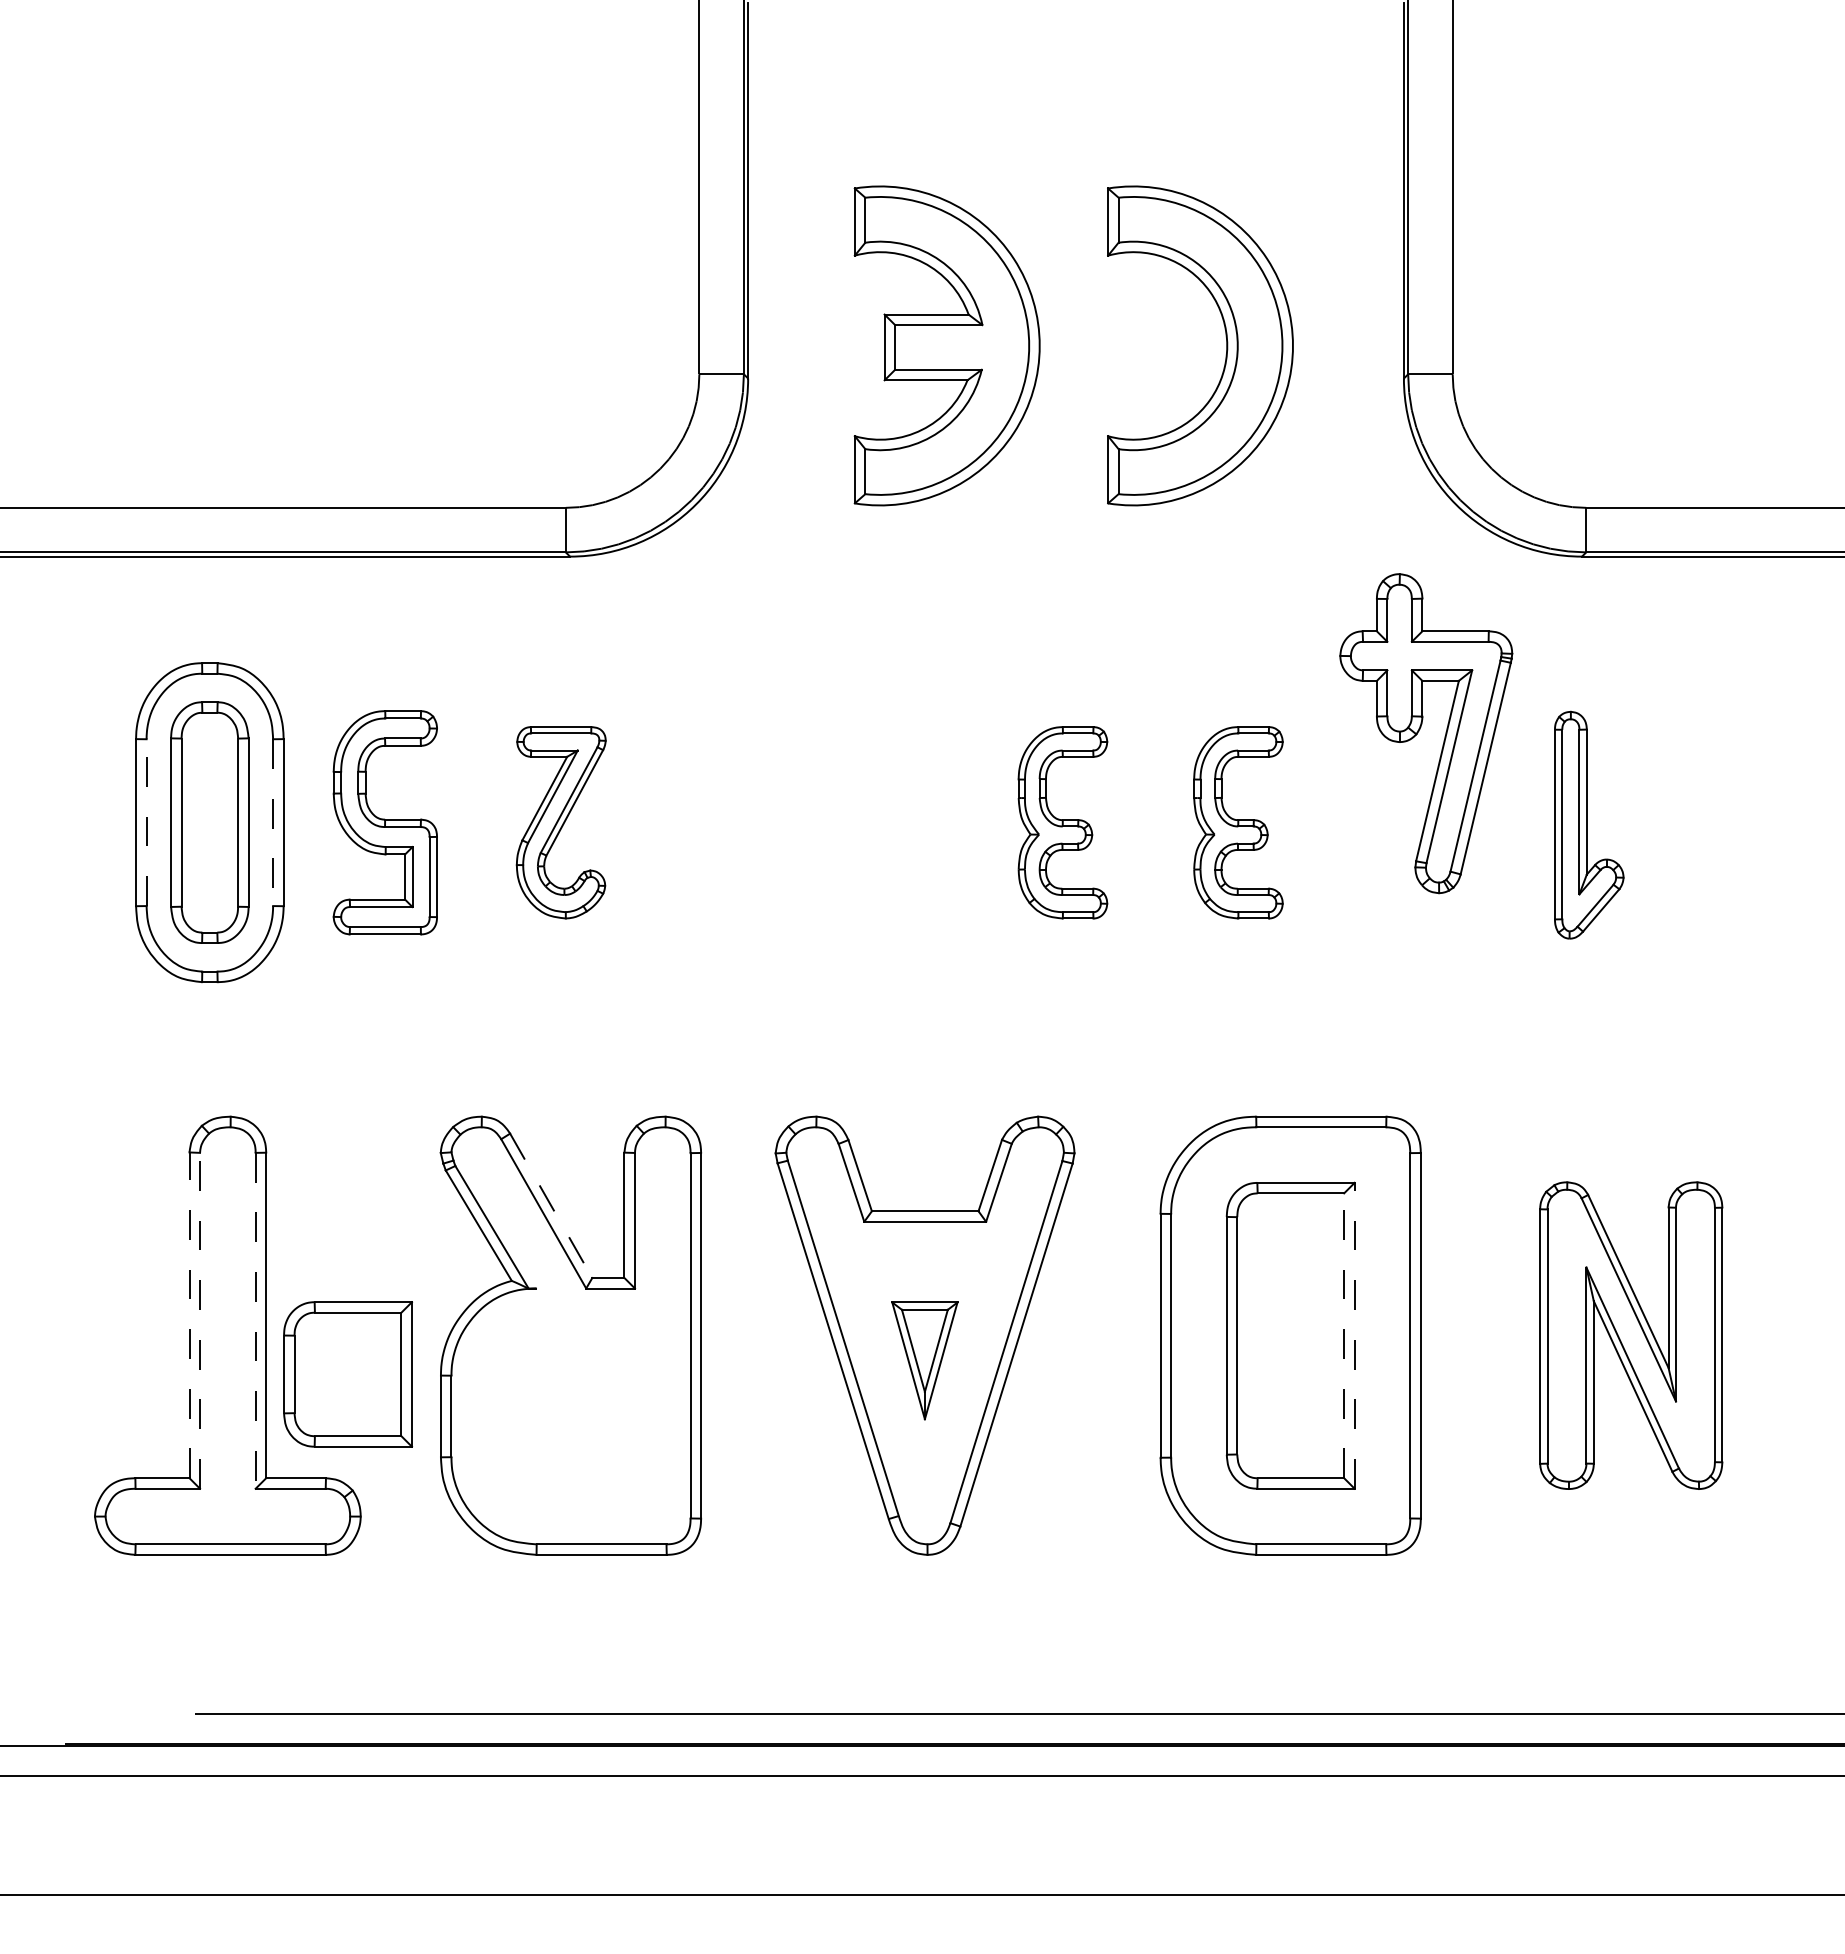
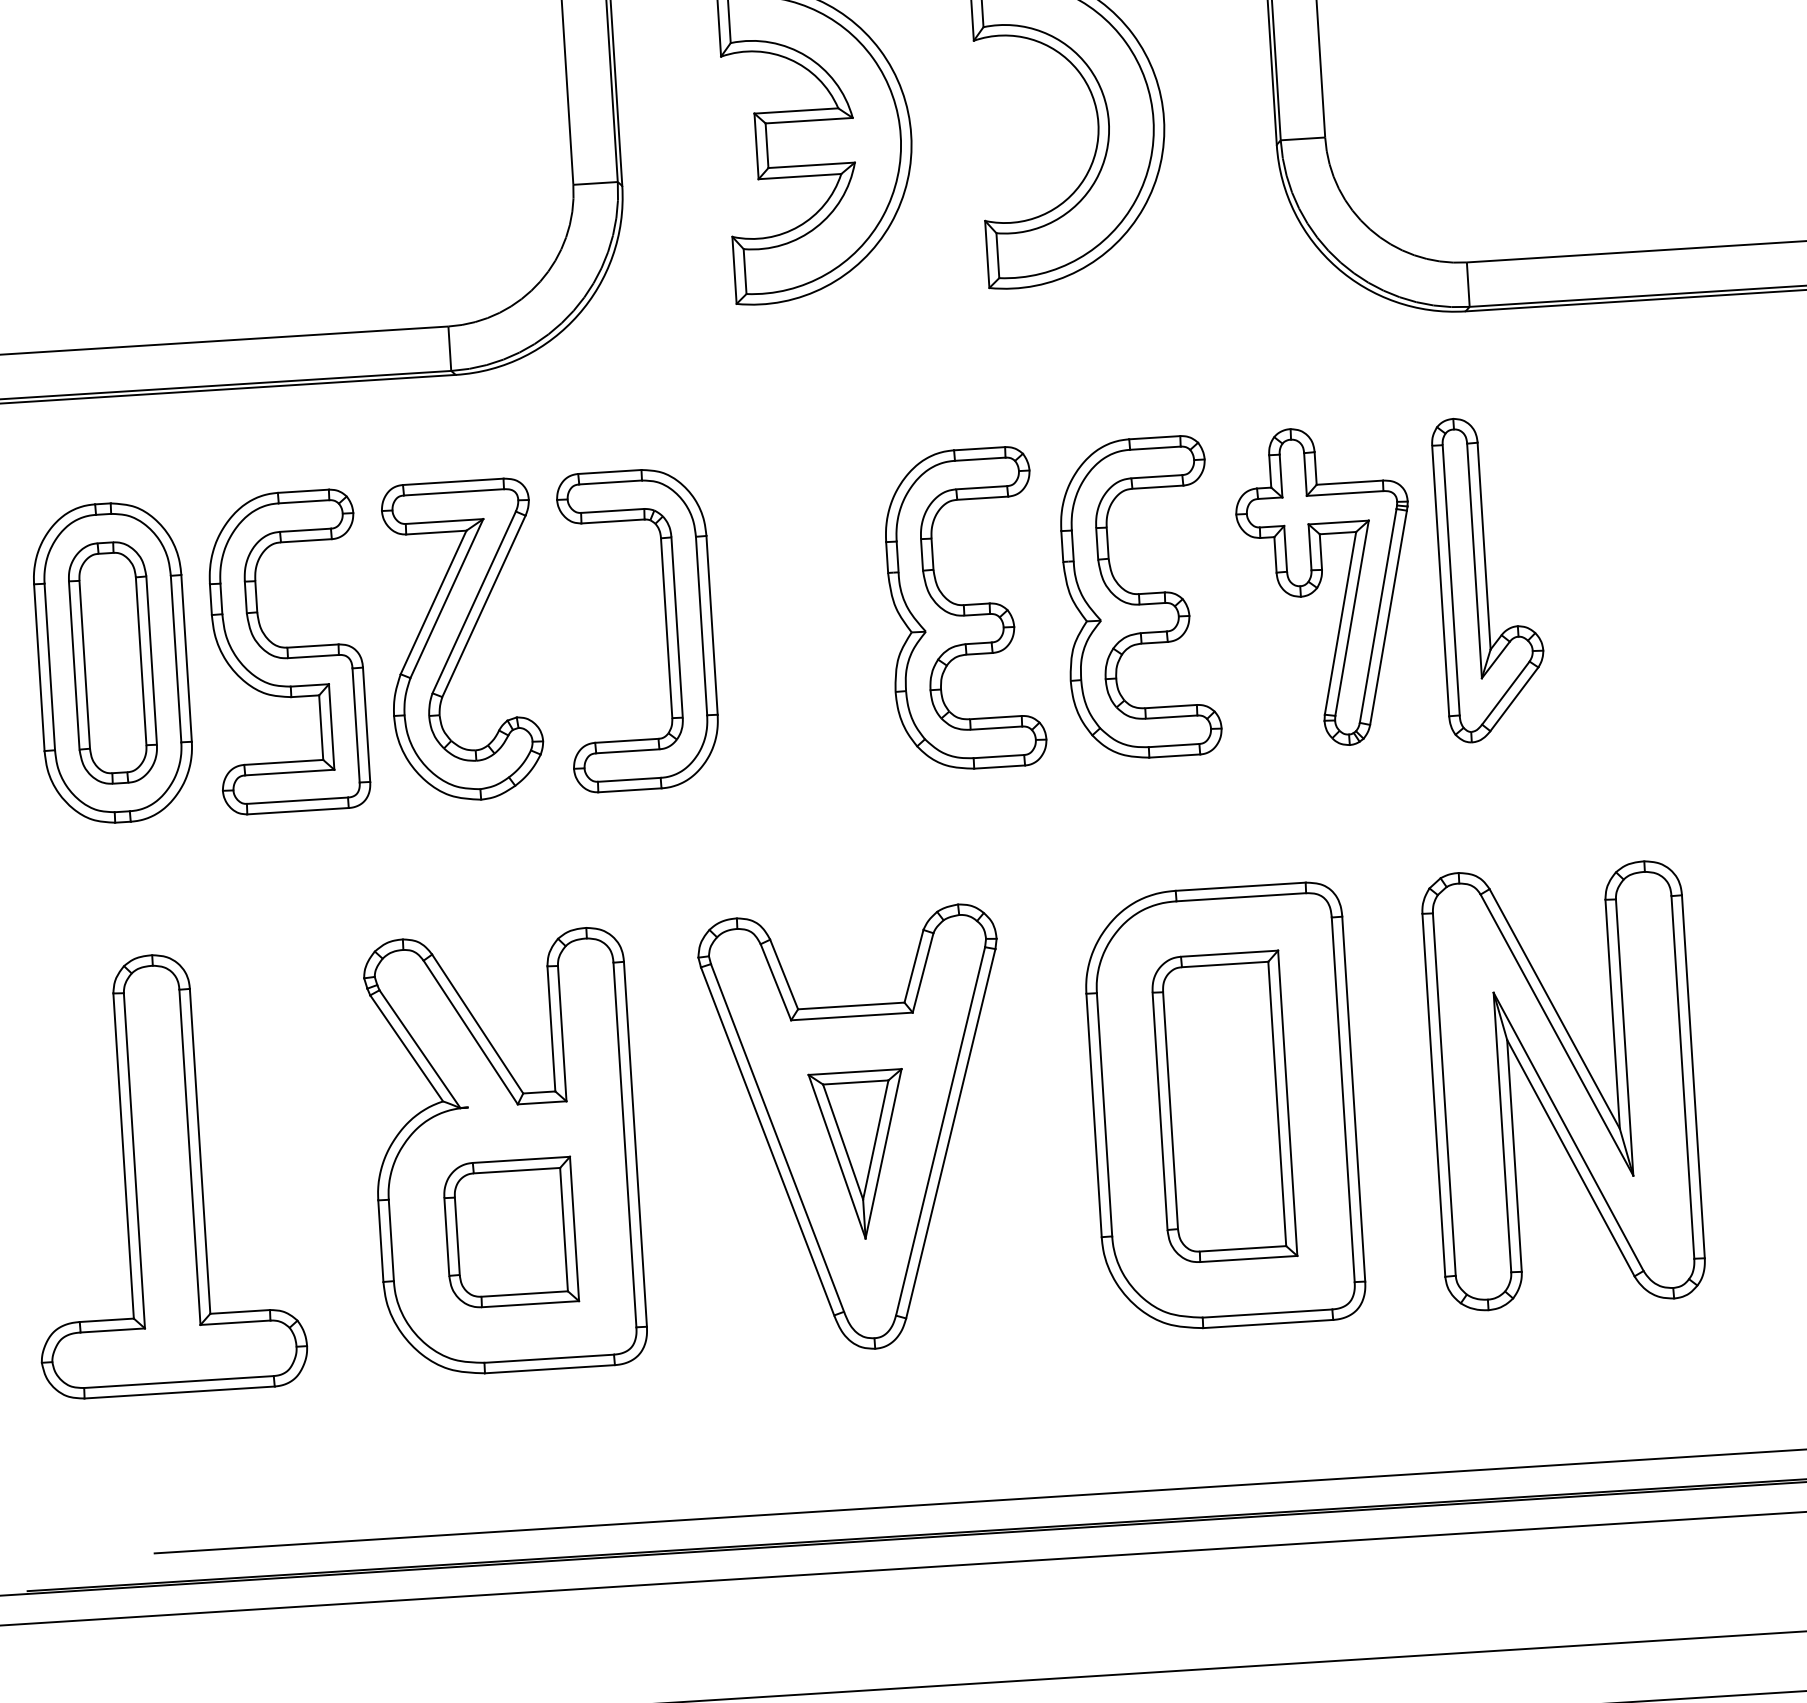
part: (1420, 729) -> (1320, 582), moved
line: (146, 822) -> (49, 666), dashed -> solid
part: (385, 822) -> (288, 651), size x1.43
part: (561, 822) -> (463, 640), size x1.67
part: (764, 822) -> (666, 628), added
part: (1062, 822) -> (963, 609), size x1.67
part: (1238, 822) -> (1139, 598), size x1.67
line: (273, 823) -> (176, 659), dashed -> solid
part: (1589, 825) -> (1490, 579), size x1.43
line: (551, 1206) -> (478, 1024), dashed -> solid
line: (189, 1315) -> (123, 1156), dashed -> solid
line: (200, 1320) -> (134, 1160), dashed -> solid
line: (255, 1320) -> (189, 1157), dashed -> solid
line: (1344, 1335) -> (1277, 1103), dashed -> solid
line: (1354, 1335) -> (1287, 1103), dashed -> solid
part: (1631, 1335) -> (1563, 1085), size x1.43
part: (924, 1360) -> (859, 1154), size x1.43
part: (348, 1374) -> (511, 1233), moved

